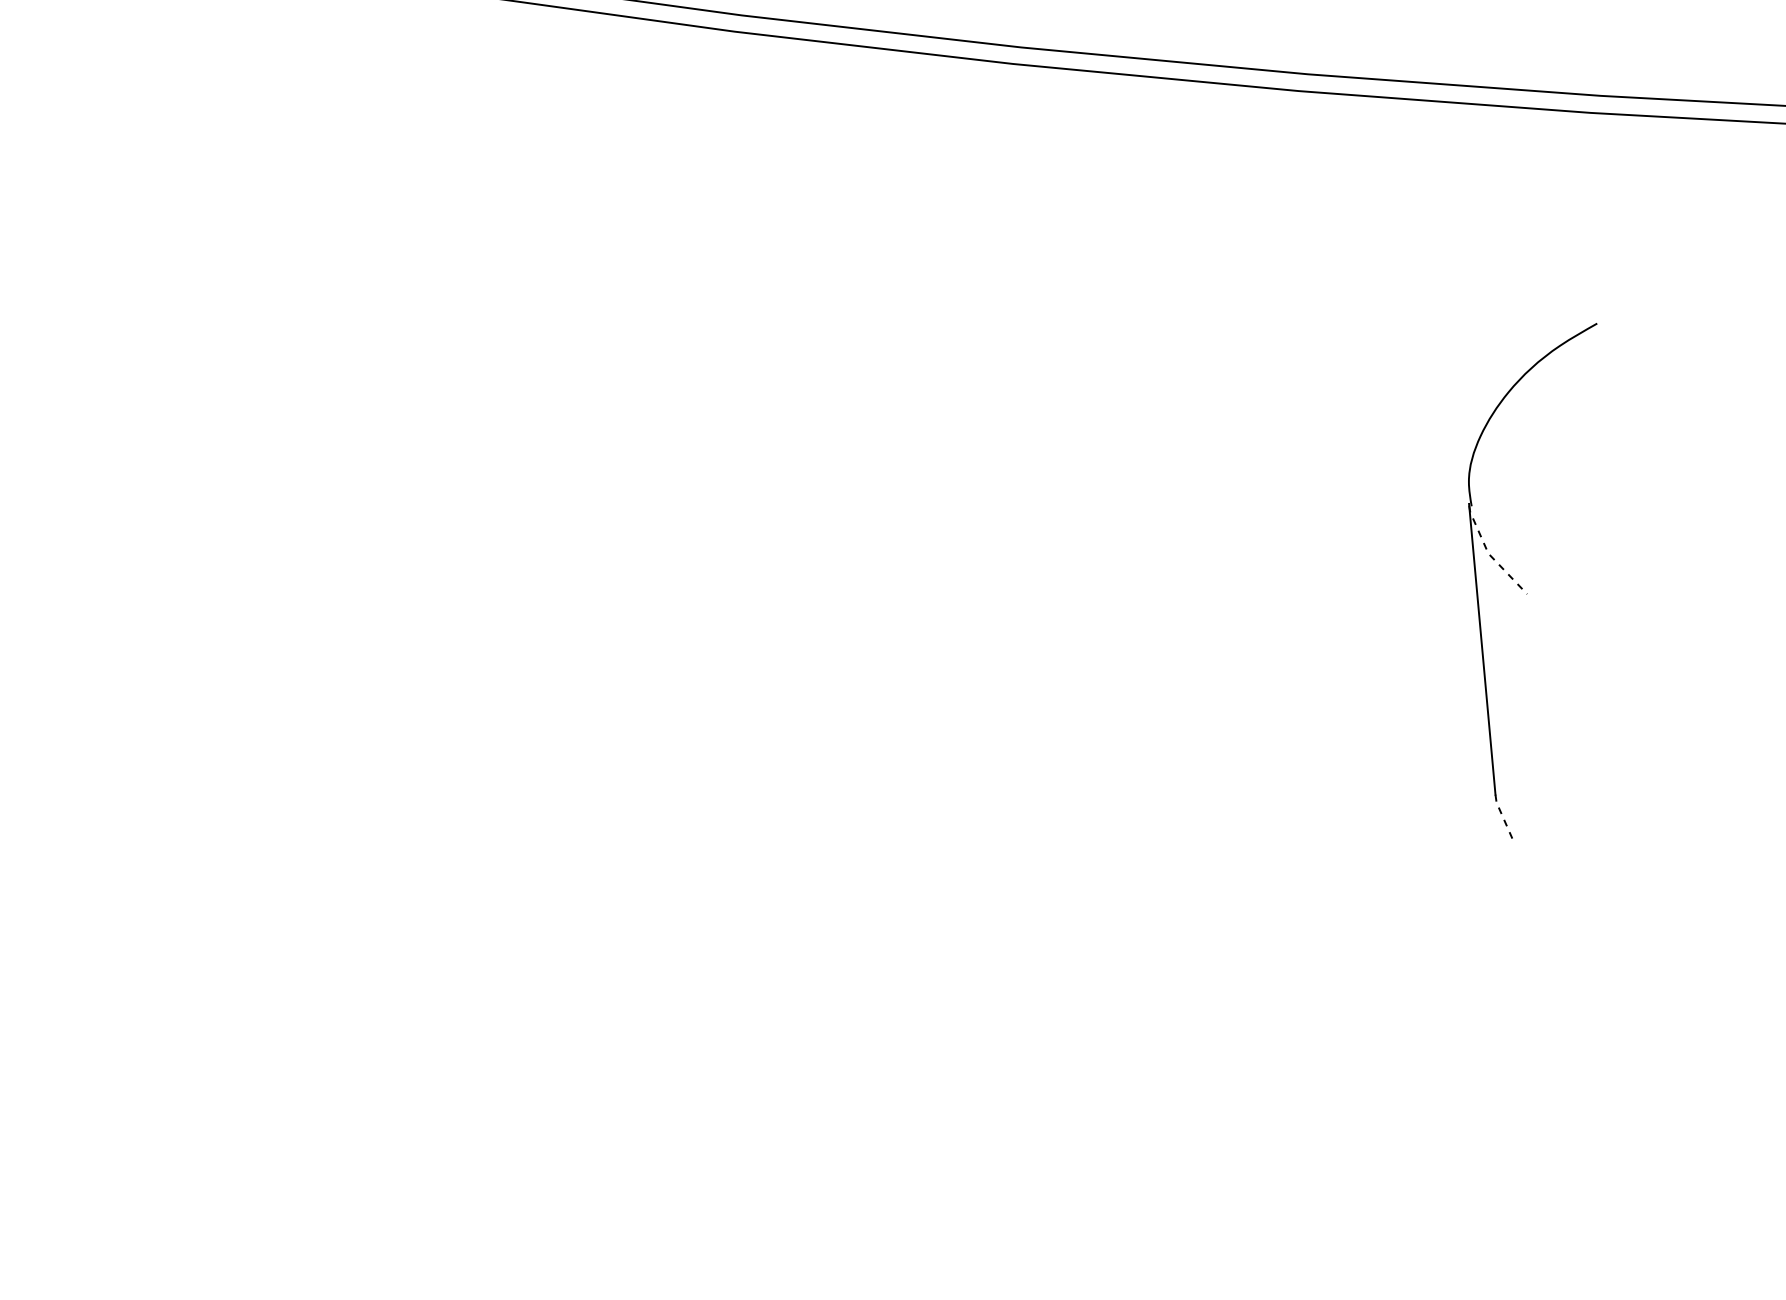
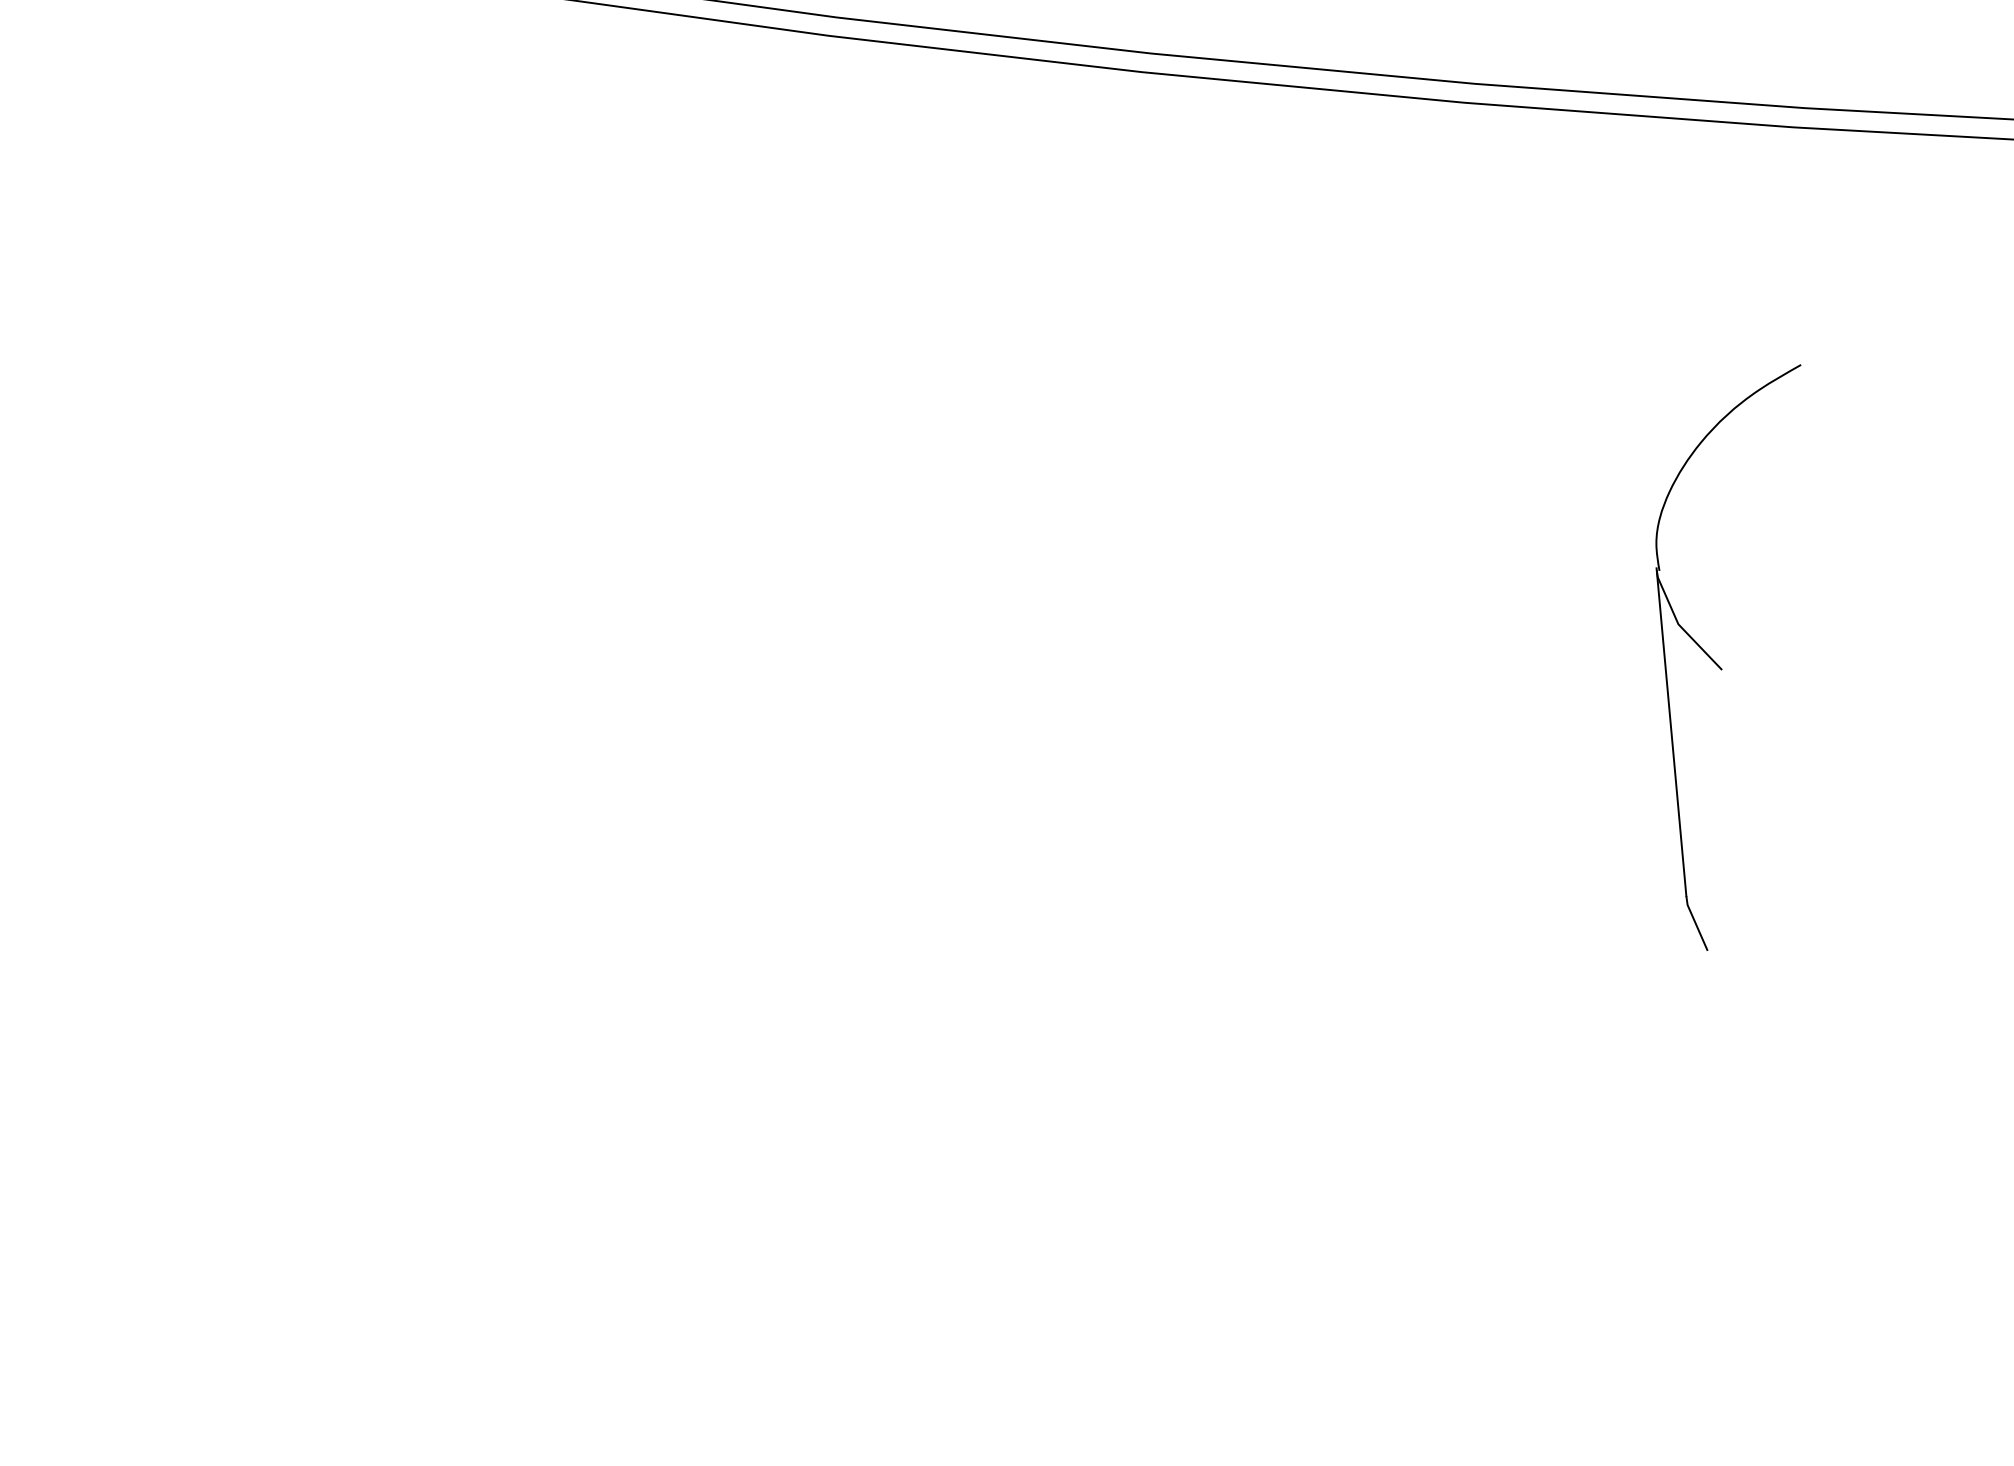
line: (1489, 554) -> (1679, 625), dashed -> solid
line: (1503, 818) -> (1695, 923), dashed -> solid

